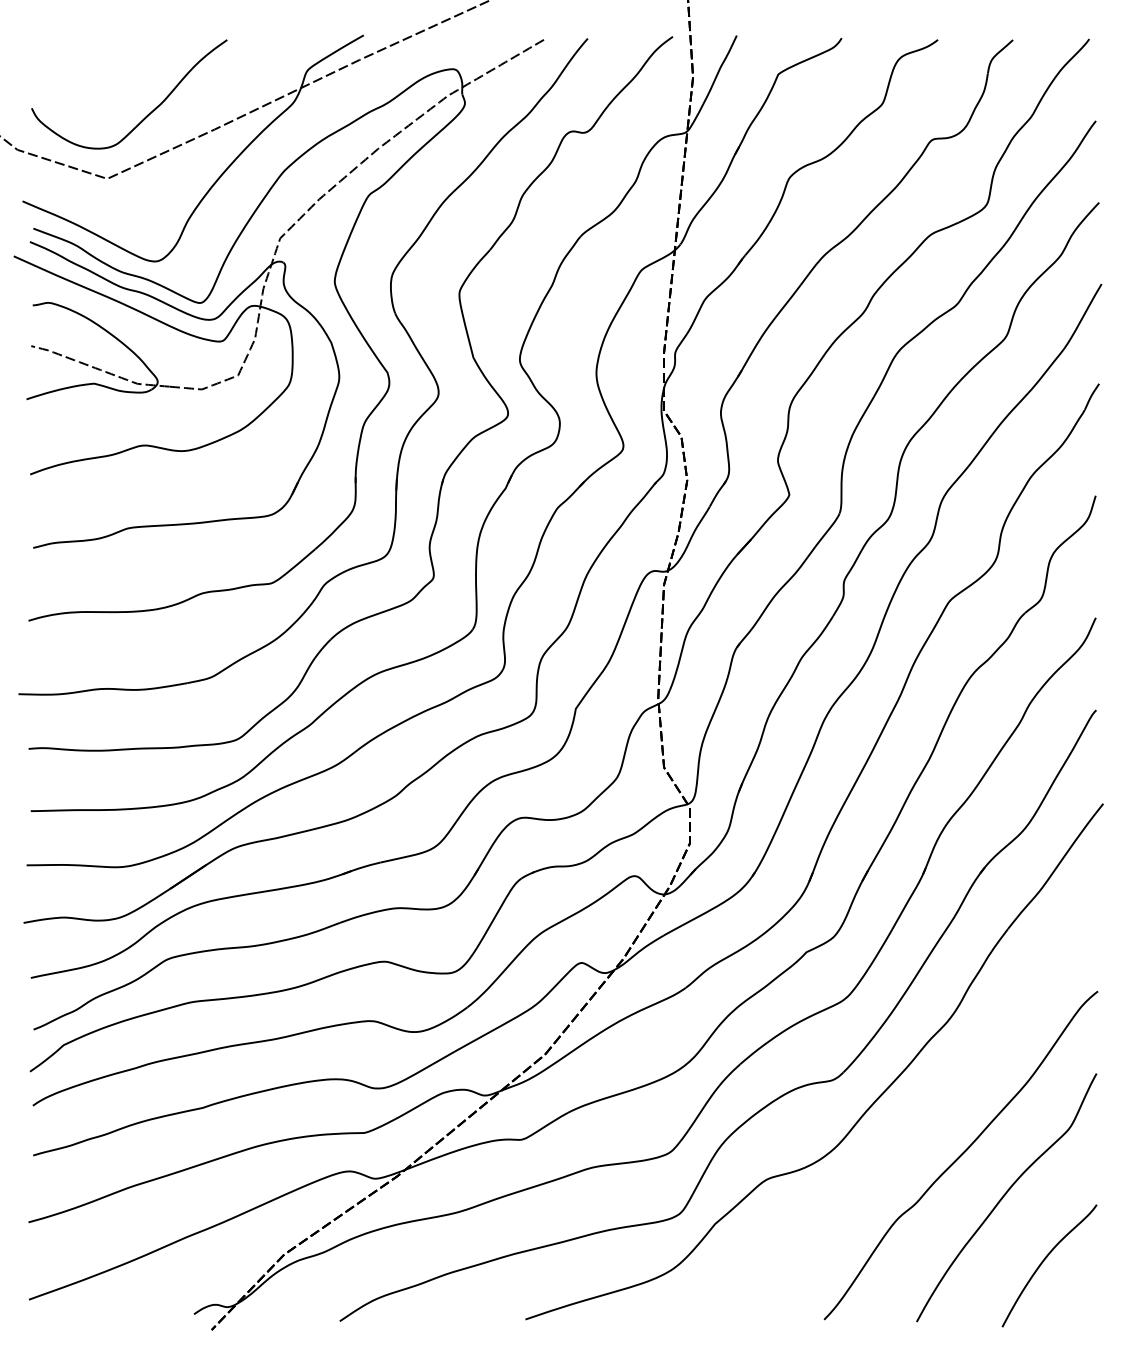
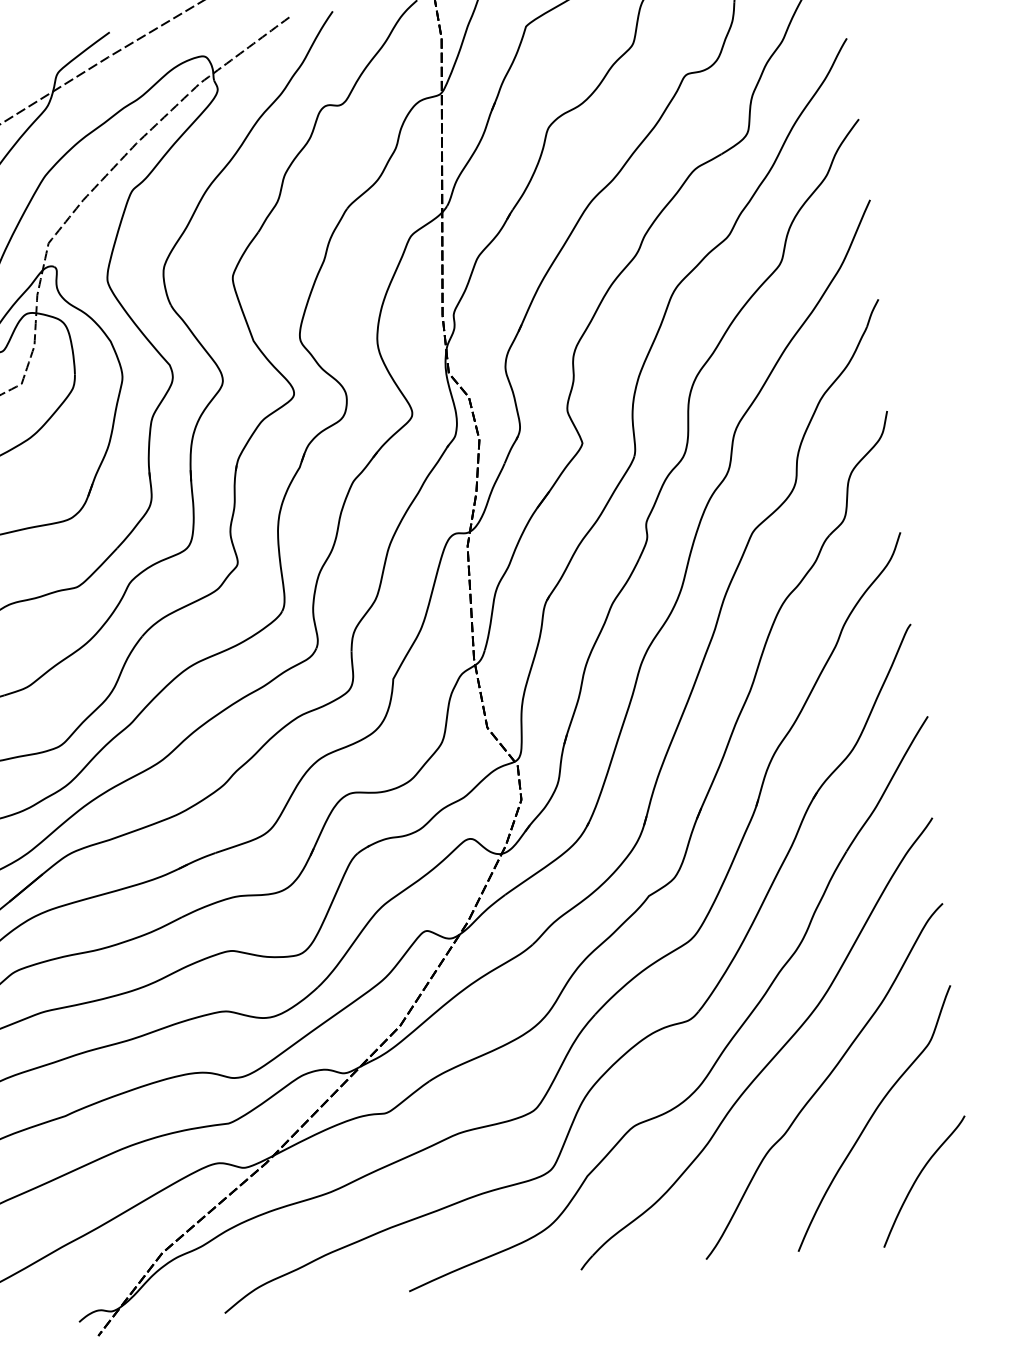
part: (912, 1125) -> (773, 1056), added

